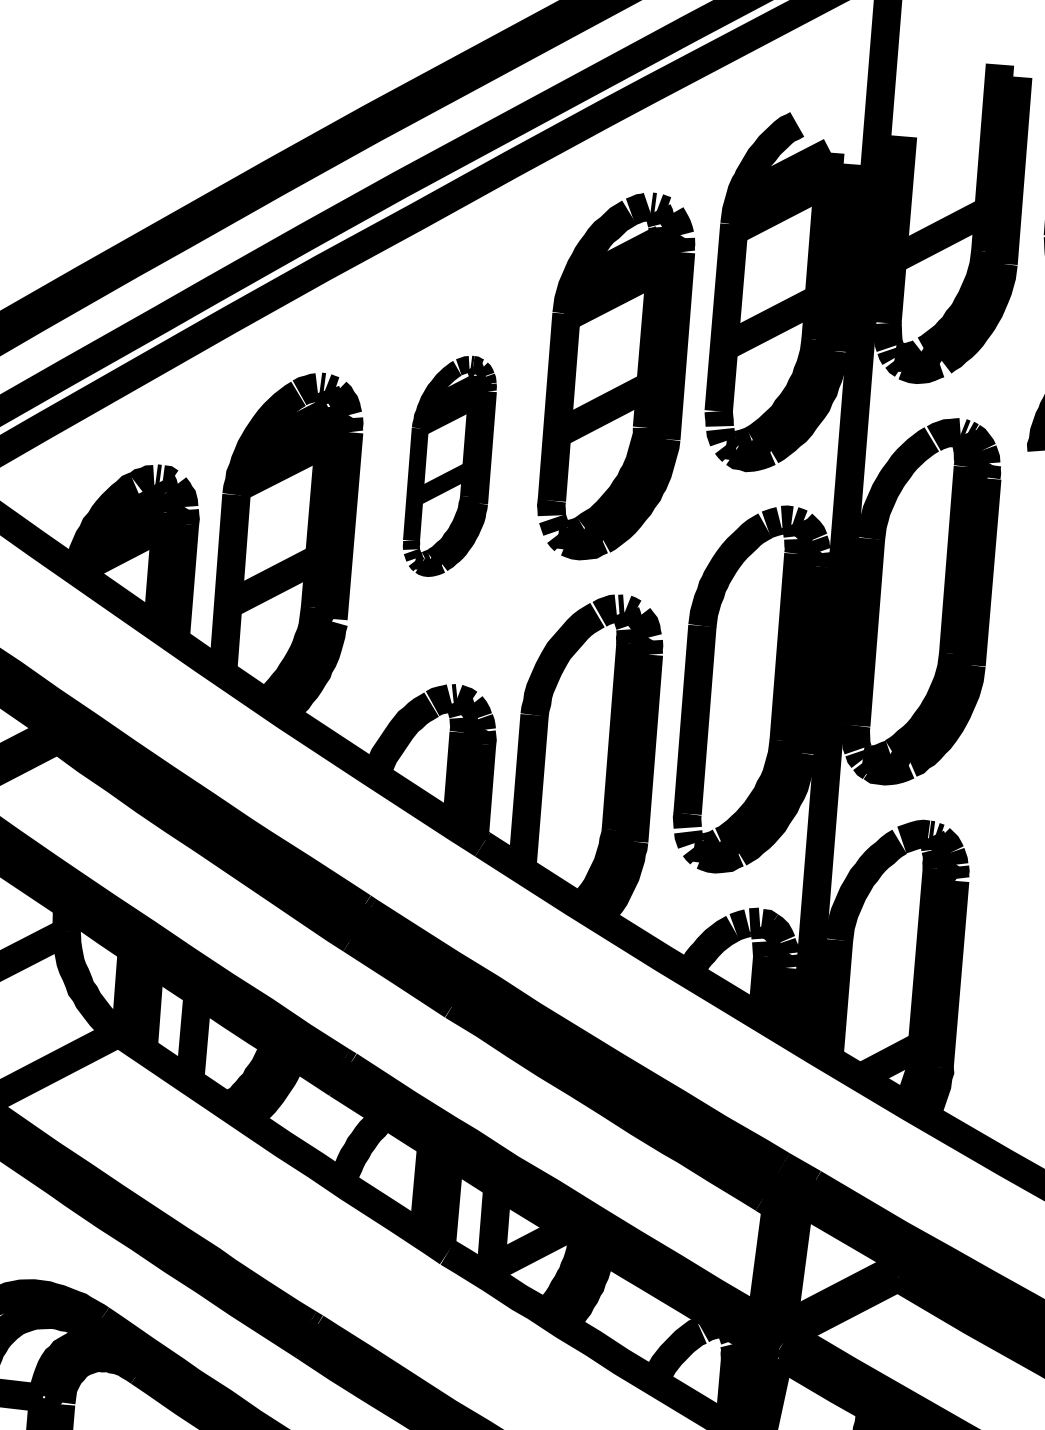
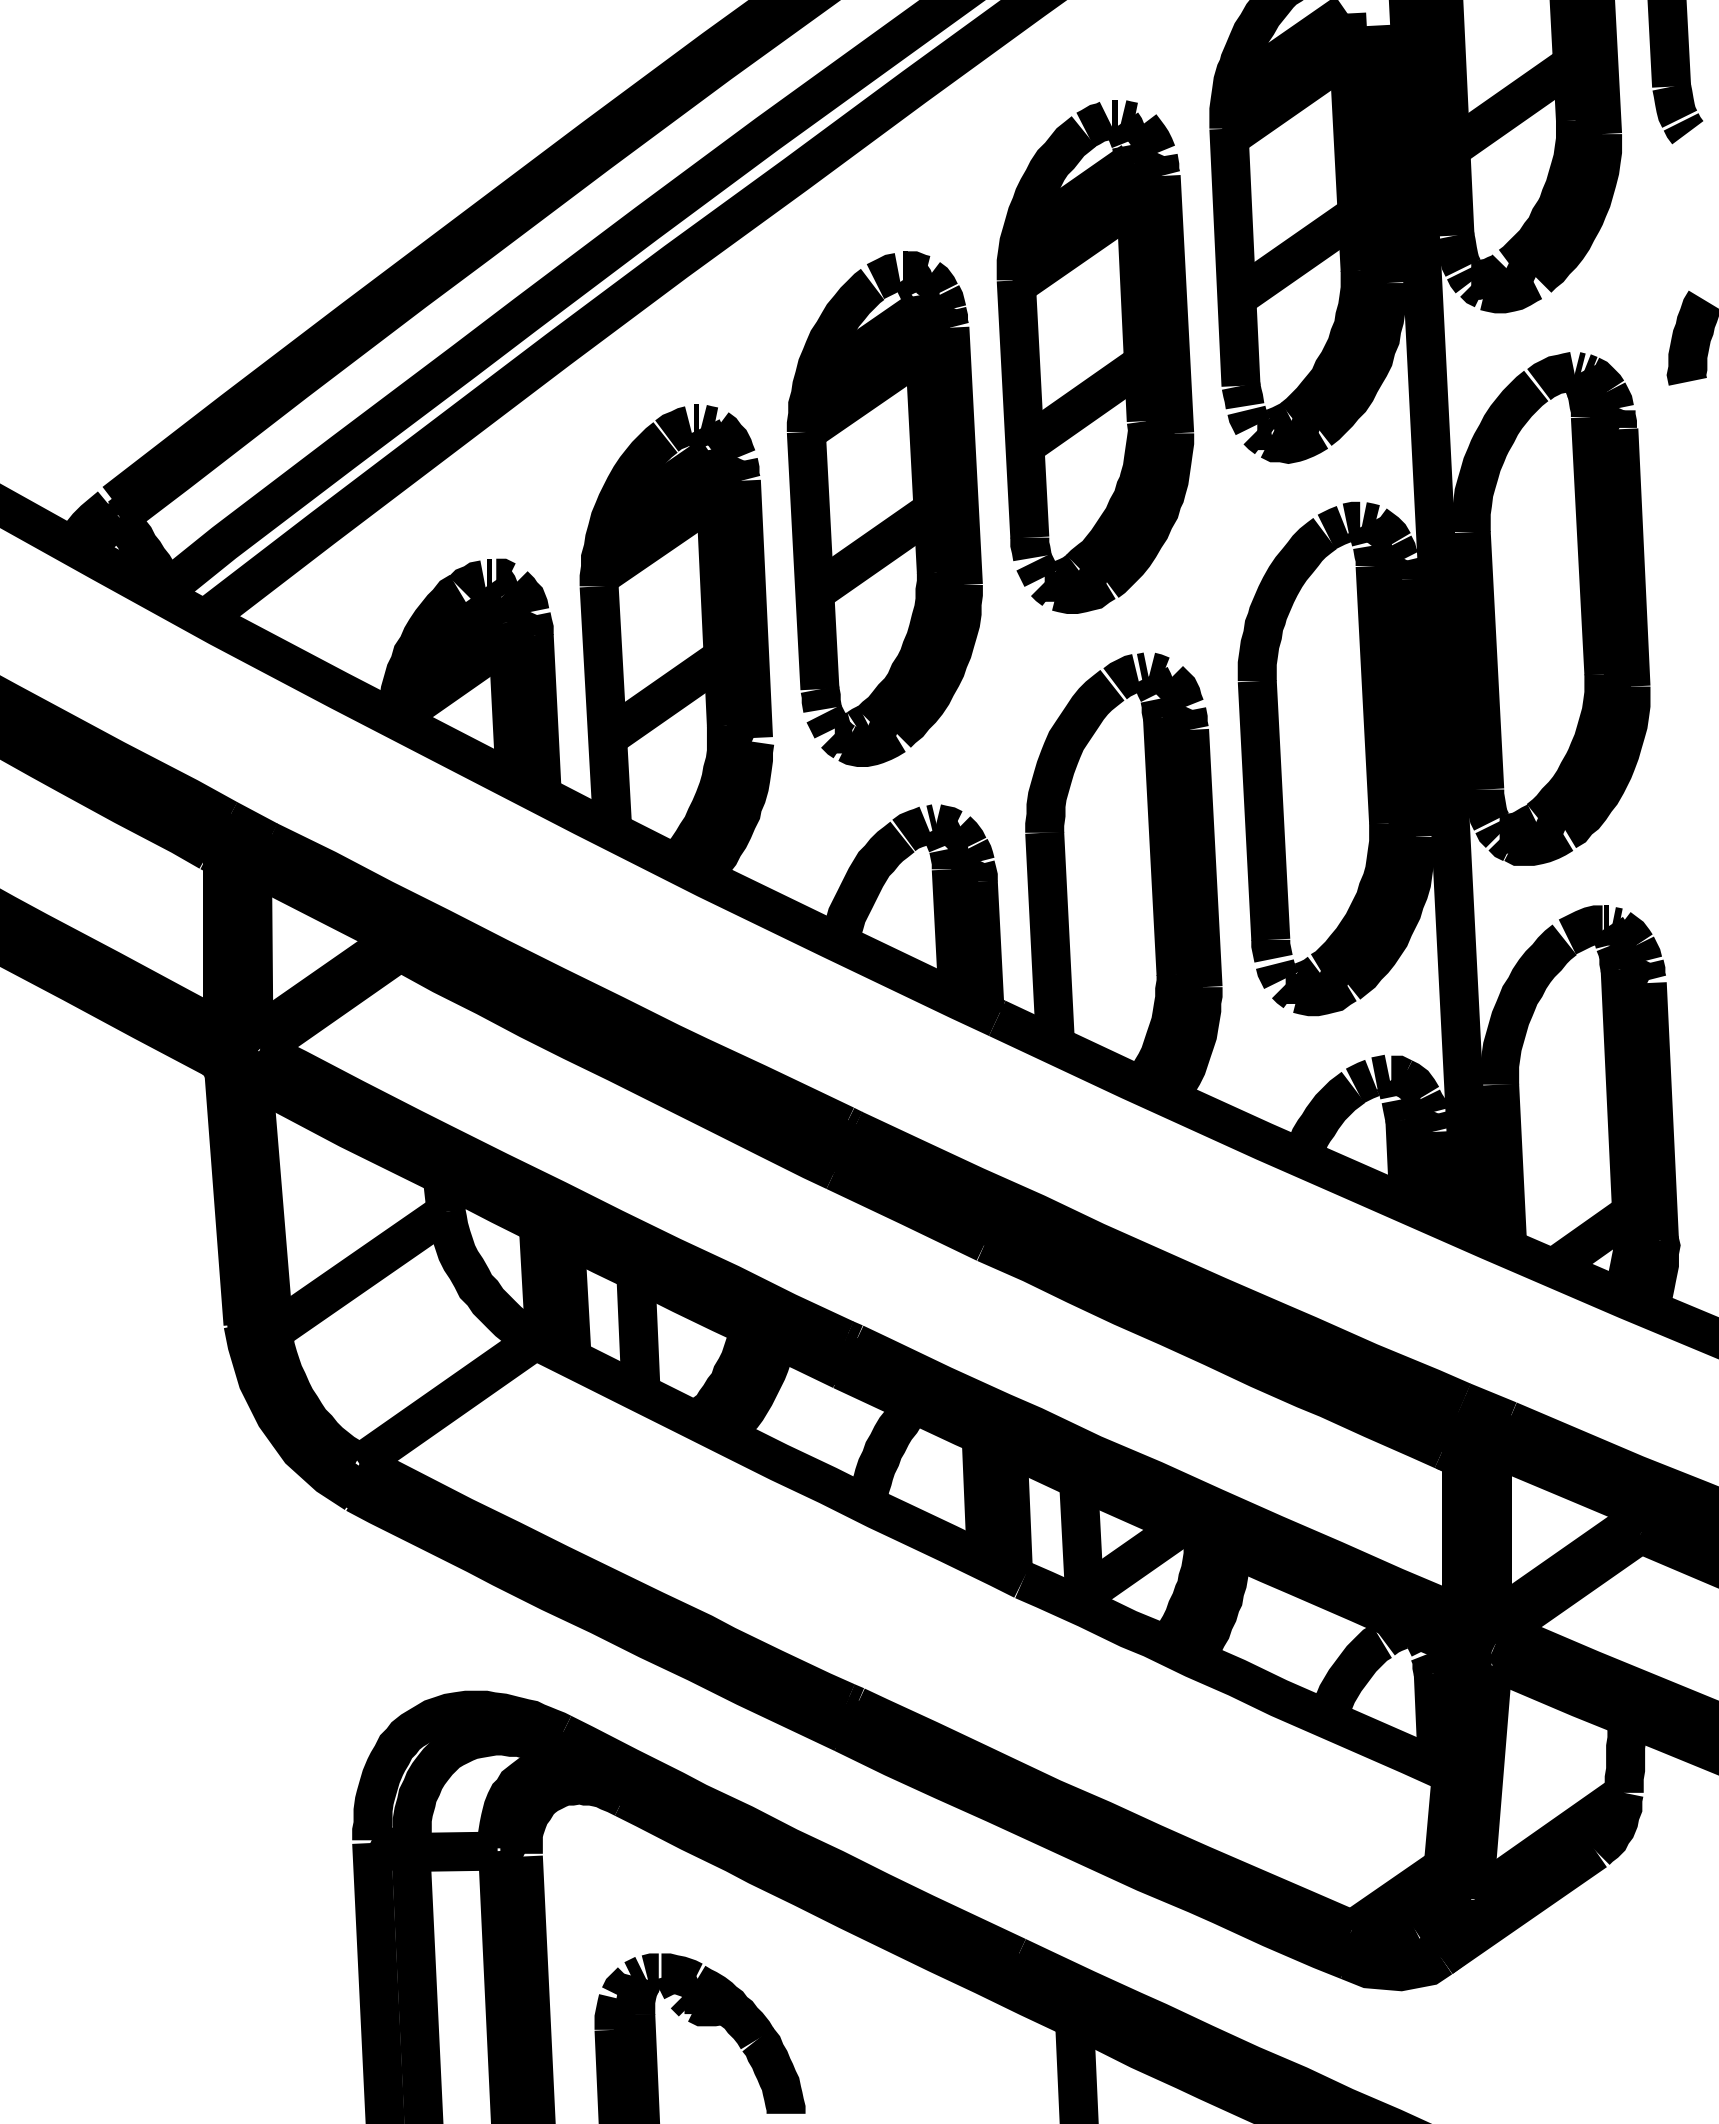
part: (449, 465) -> (884, 508), size x1.67

